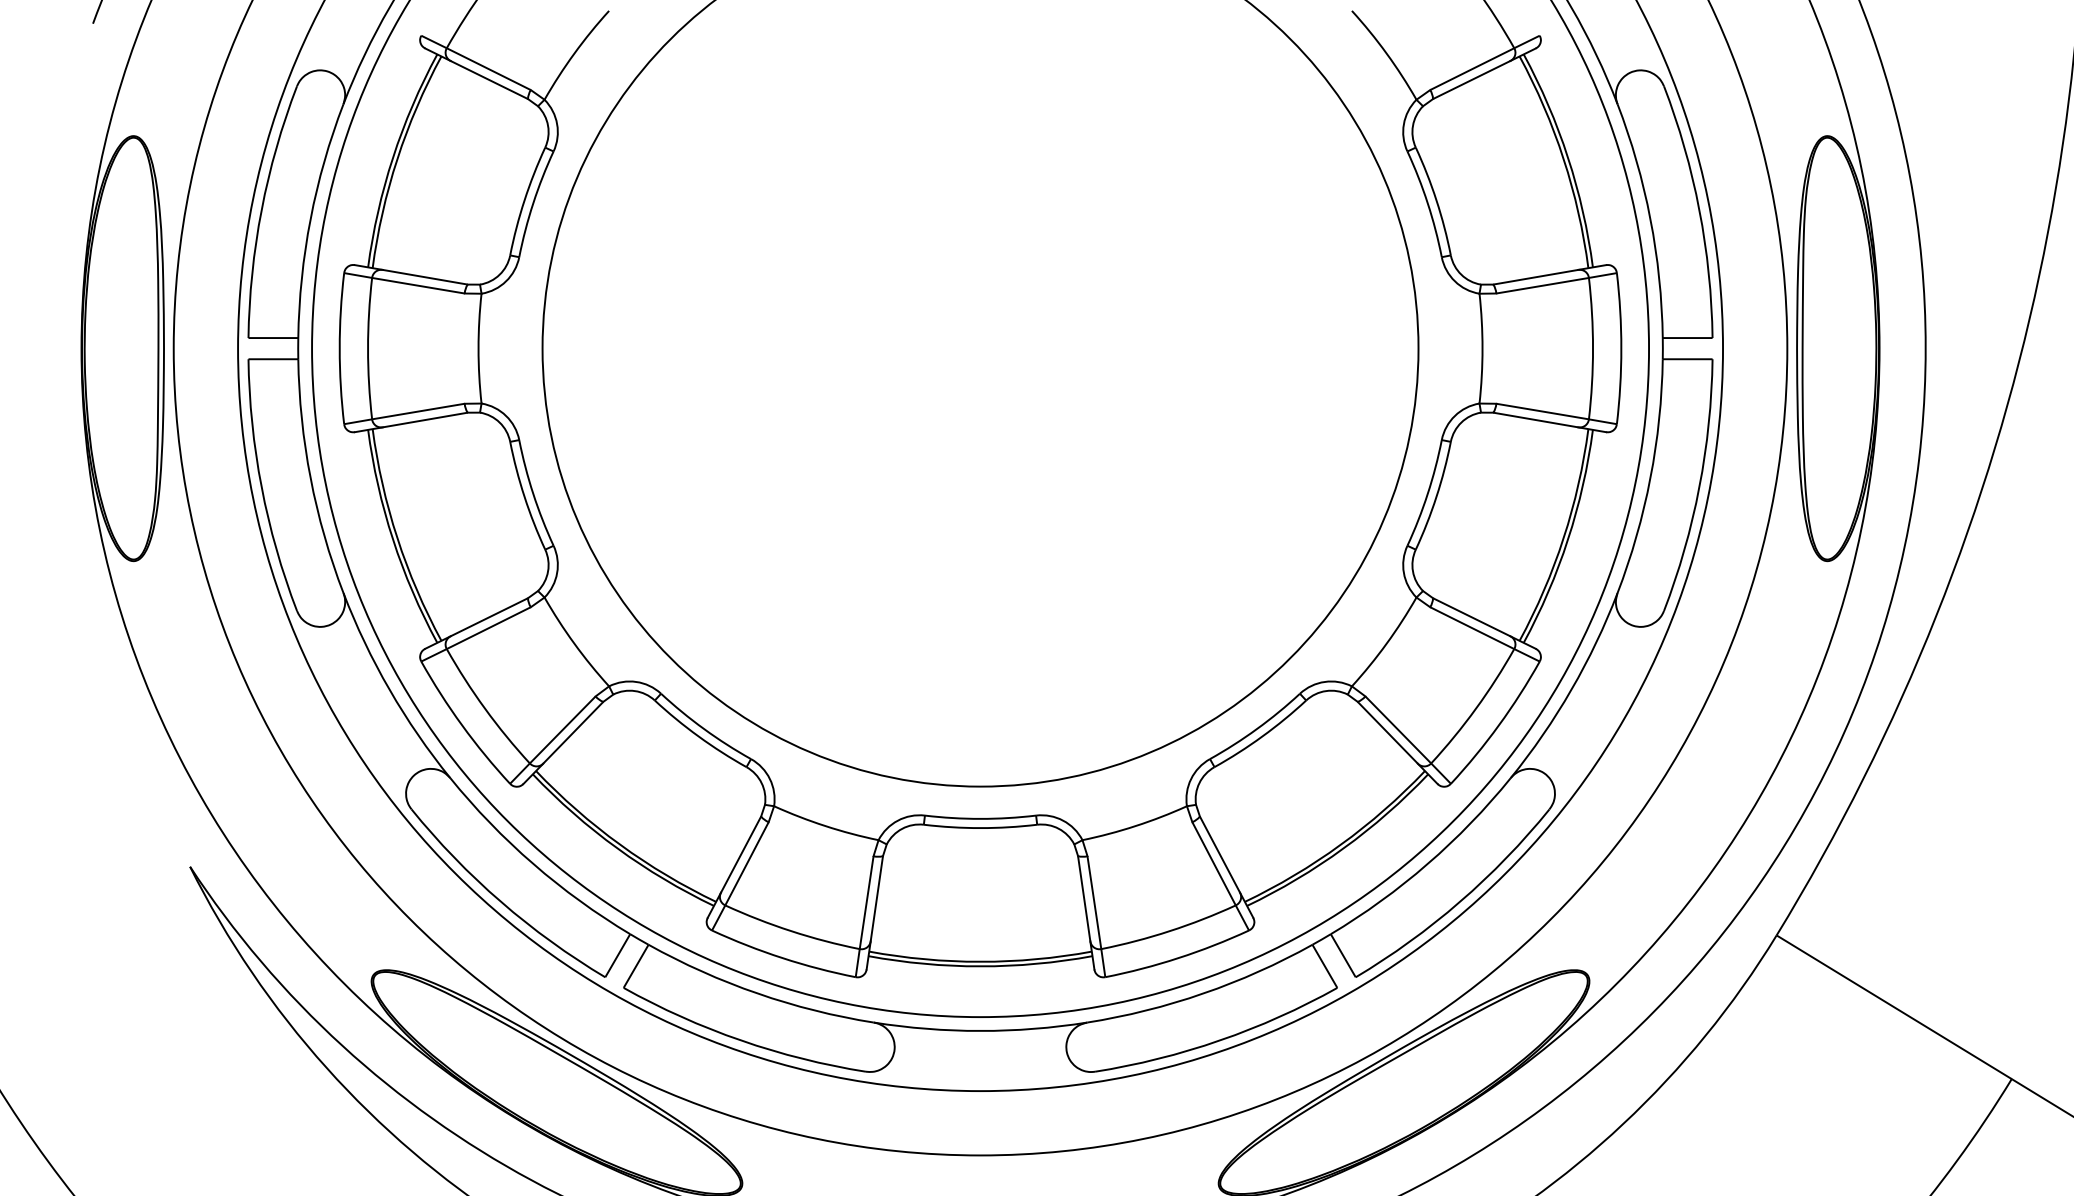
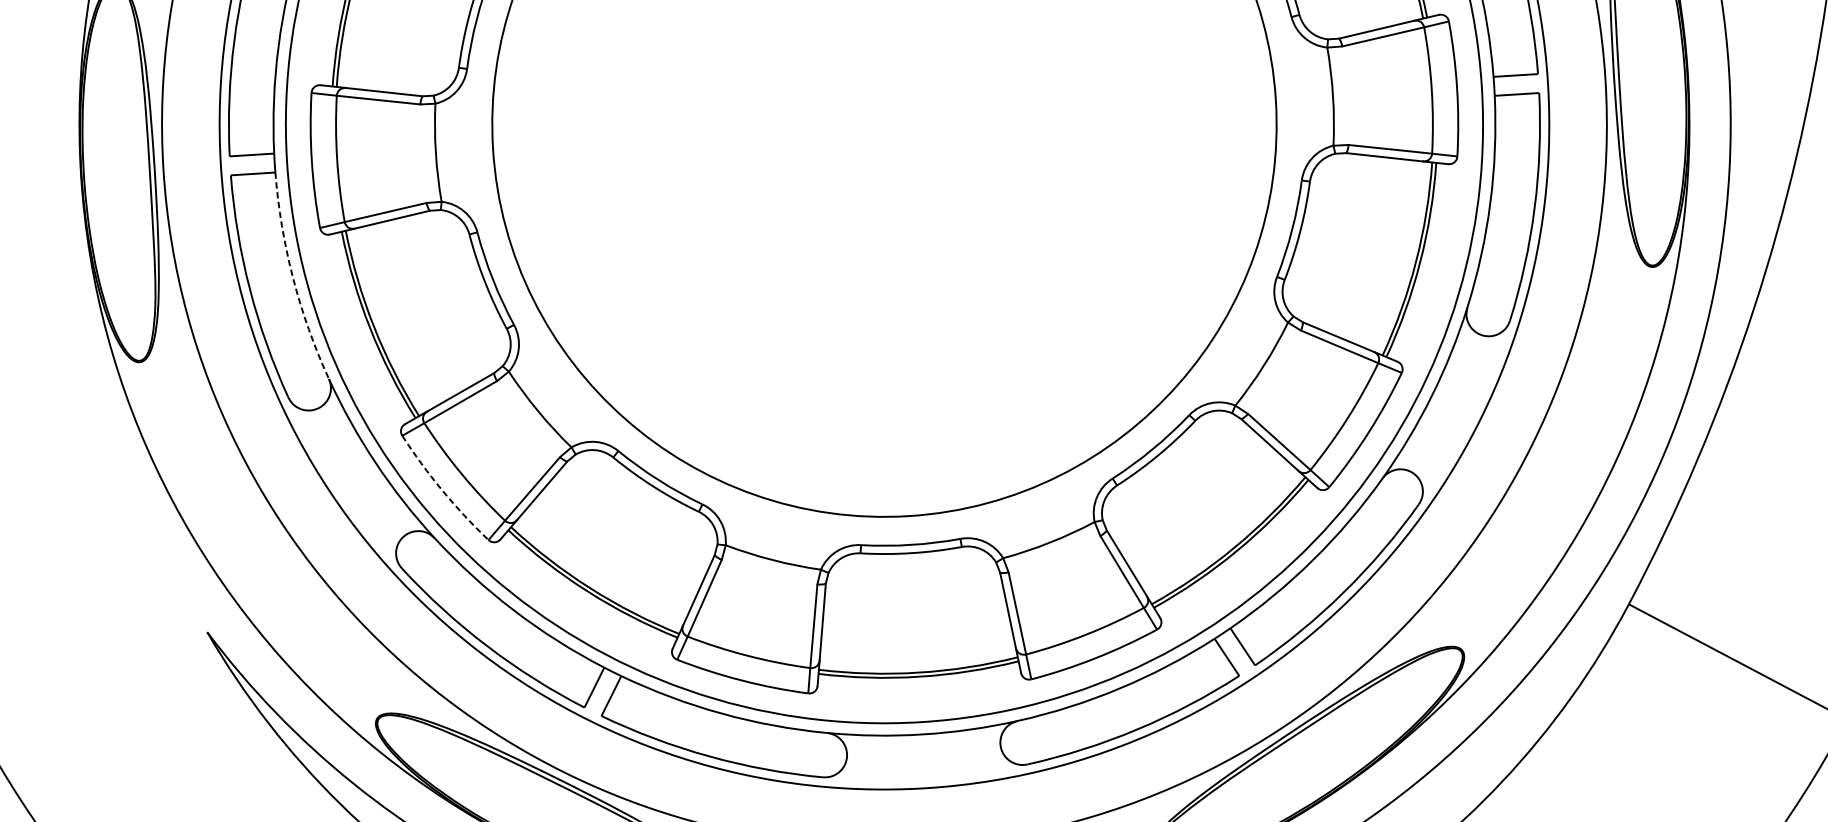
arc: (310, 478) -> (293, 278), solid -> dashed
arc: (462, 725) -> (442, 490), solid -> dashed

